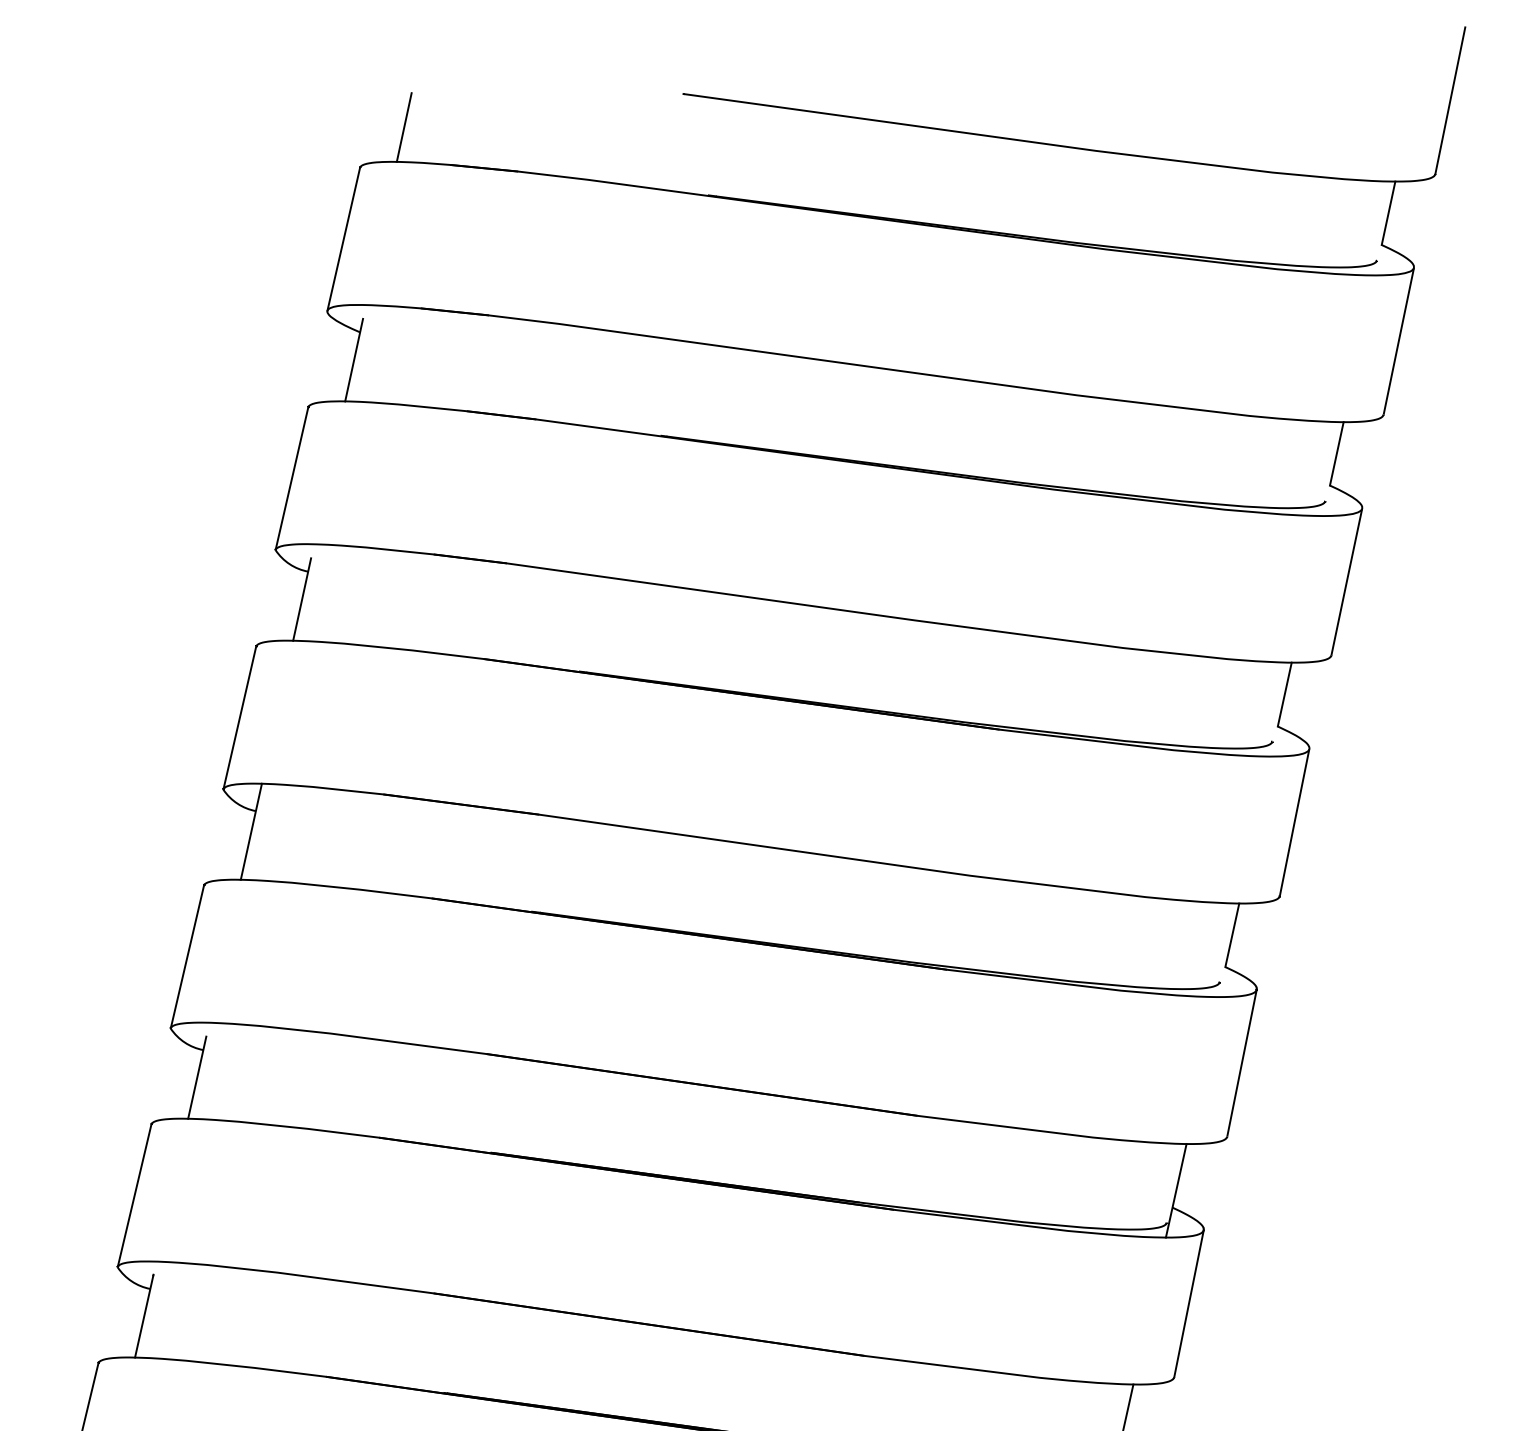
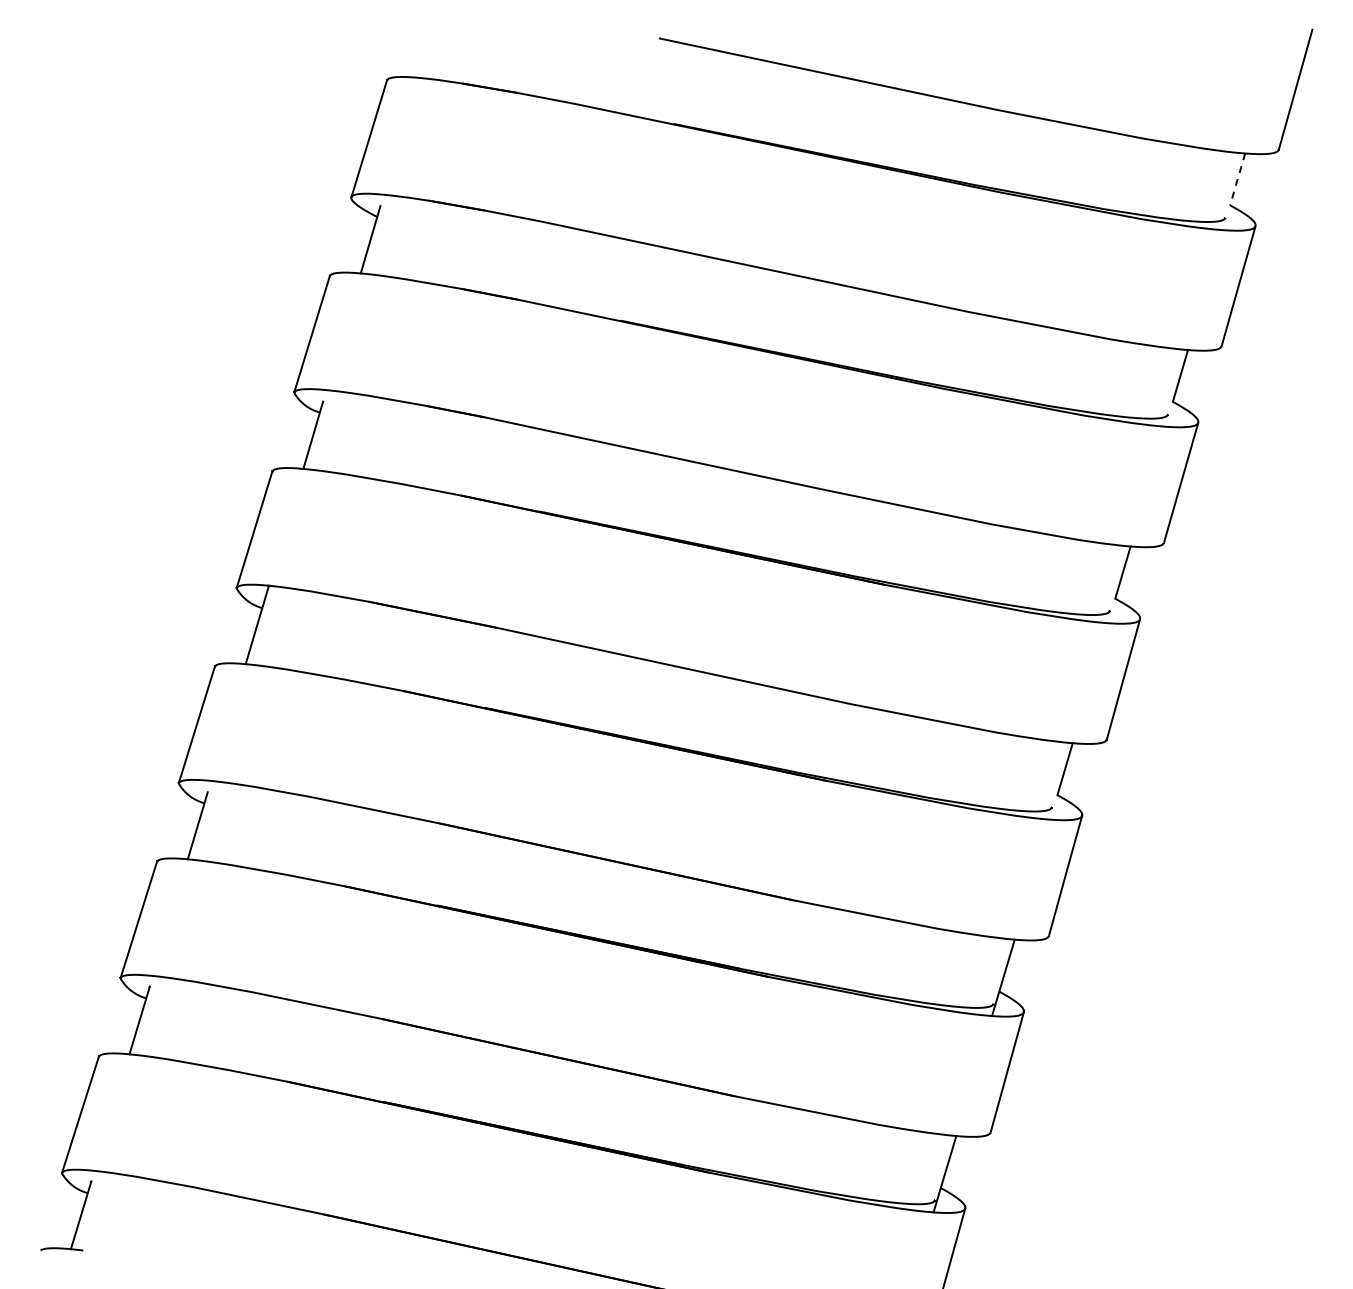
line: (403, 127) -> (425, 49), removed
line: (1388, 213) -> (1237, 179), solid -> dashed

